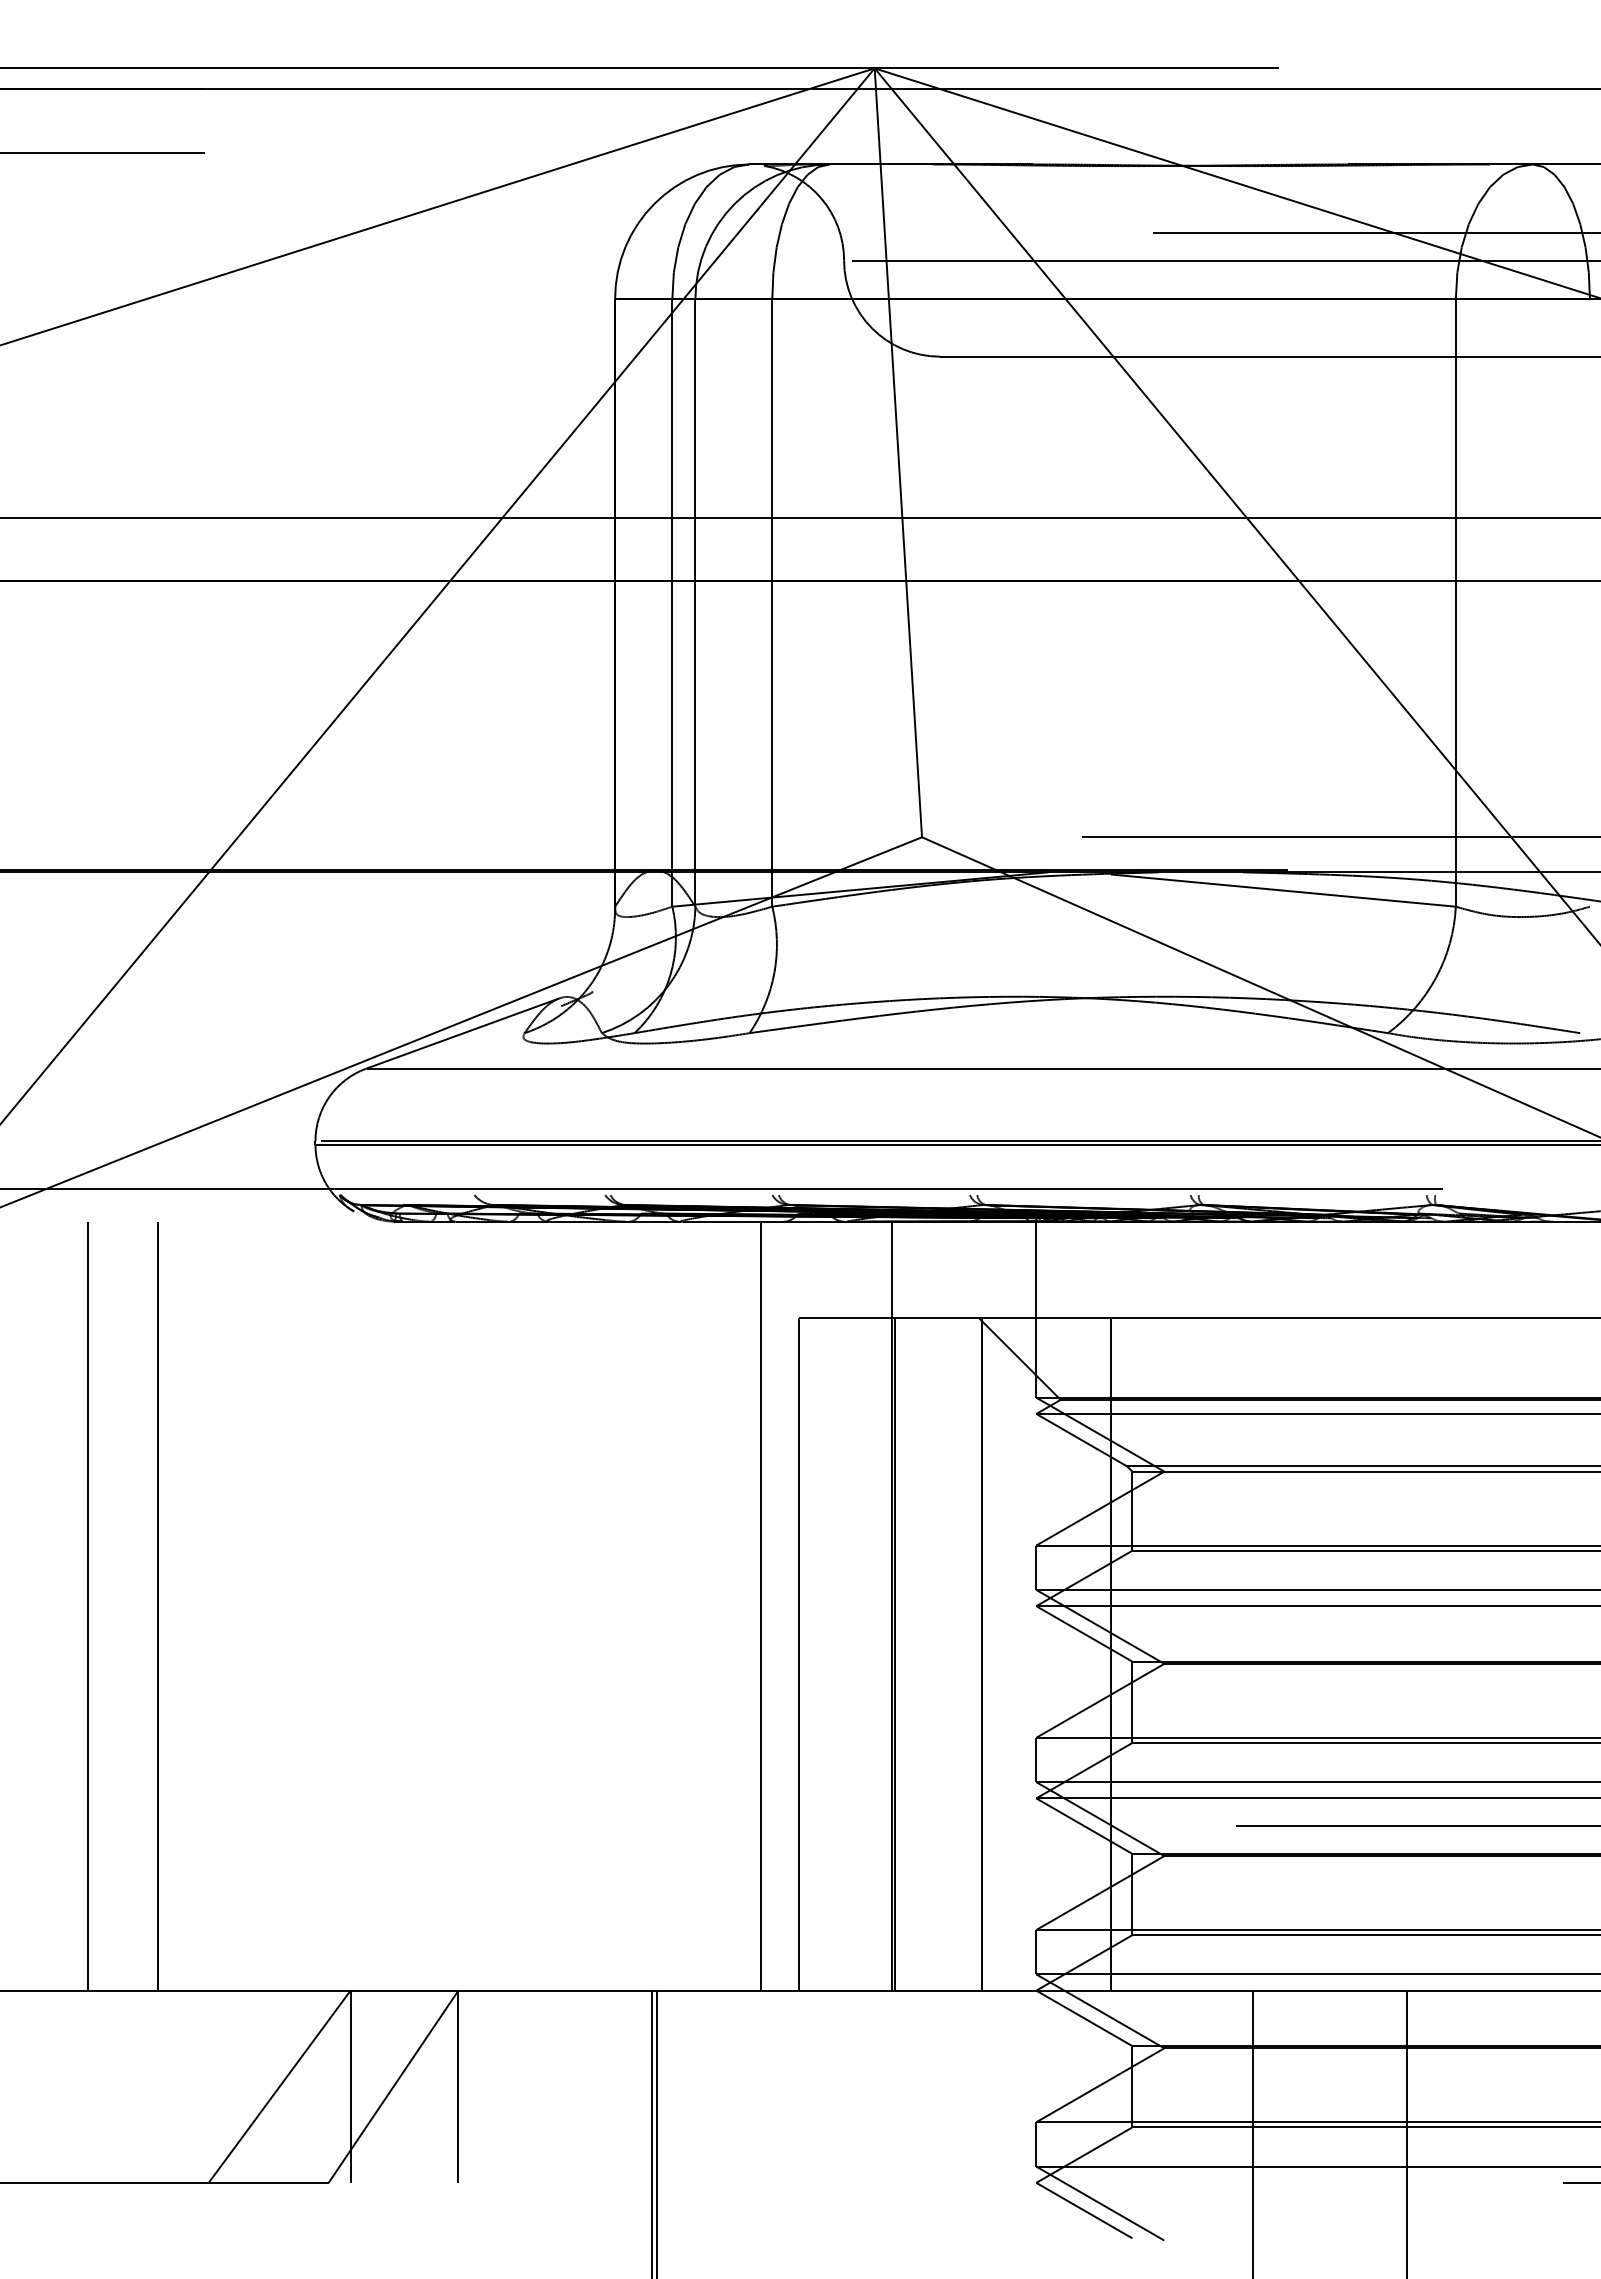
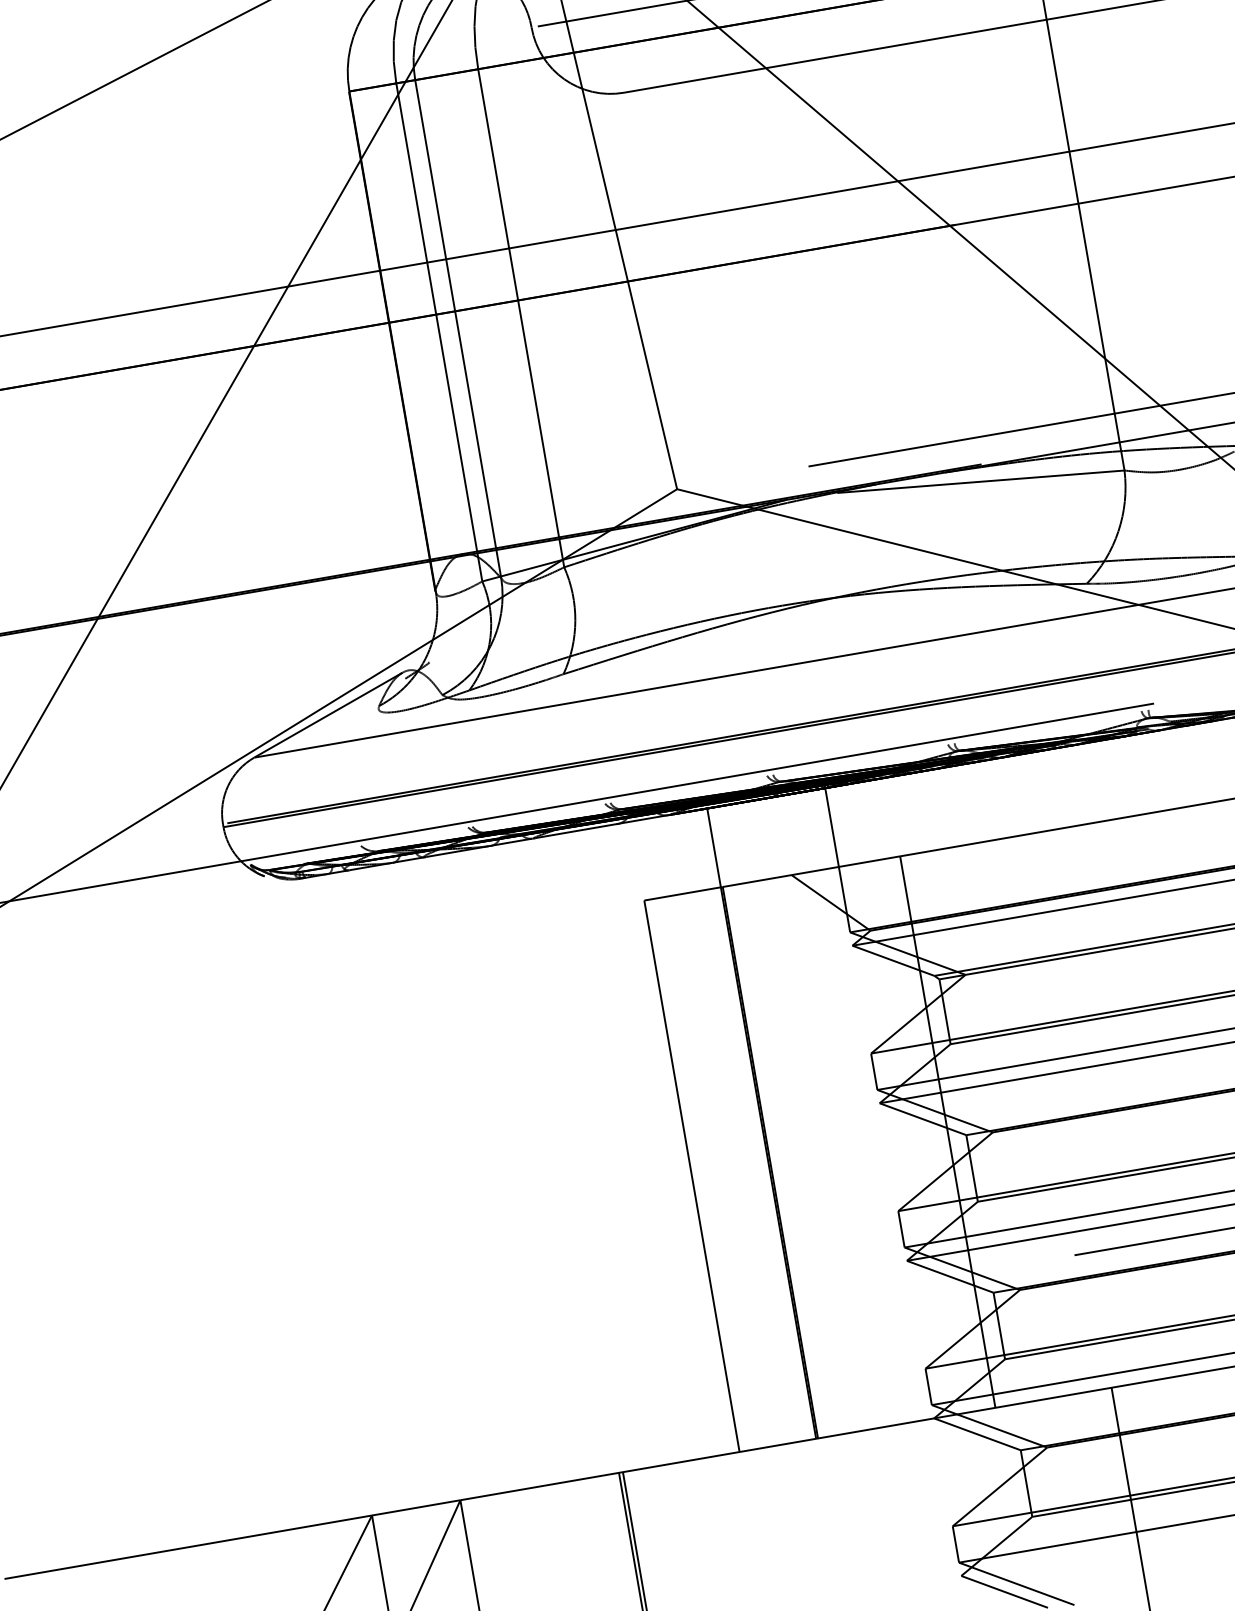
line: (87, 1605) -> (101, 1237), removed
line: (157, 1605) -> (159, 1227), removed
line: (761, 1605) -> (654, 1141), removed
line: (981, 1653) -> (841, 1149), removed

